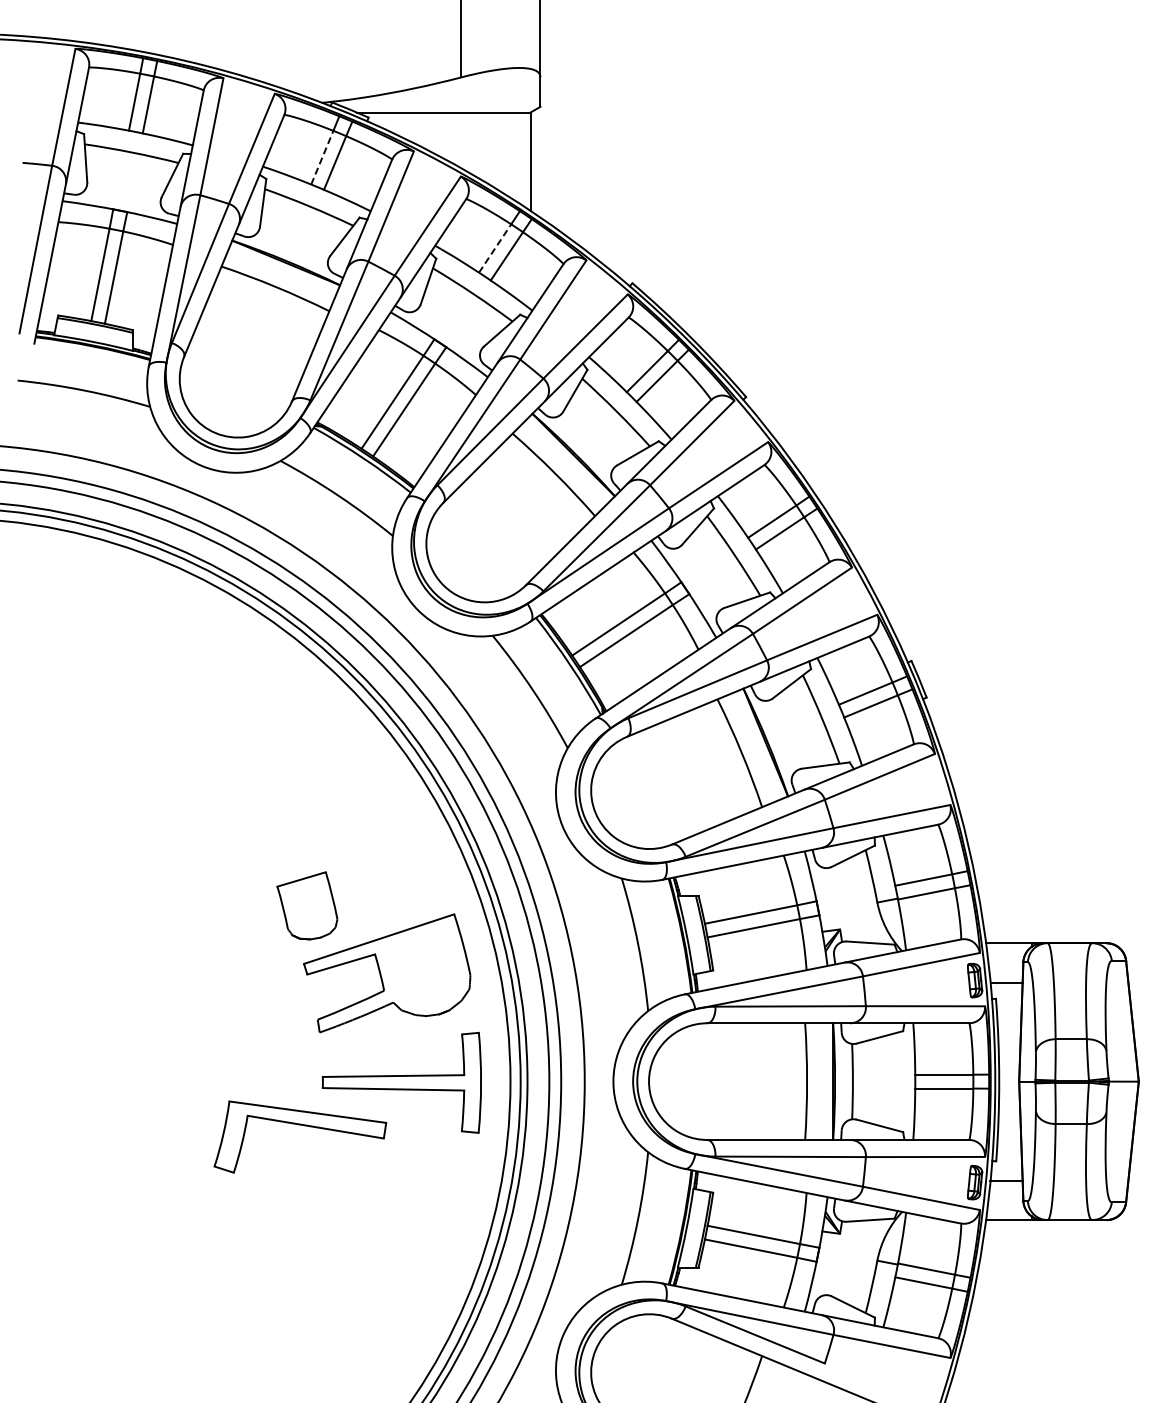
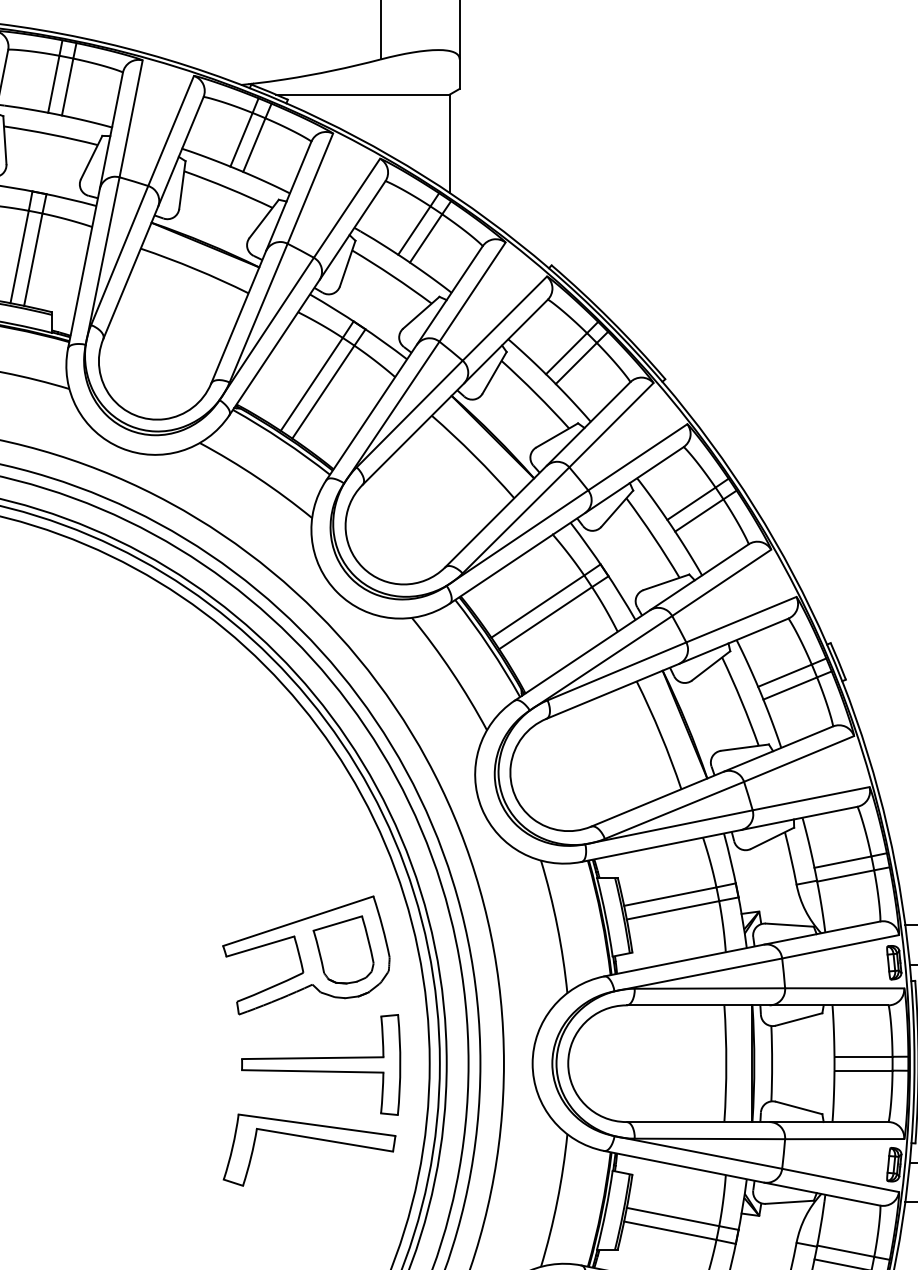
line: (322, 157) -> (241, 139), dashed -> solid
line: (495, 248) -> (414, 230), dashed -> solid
part: (307, 905) -> (343, 949), moved
part: (304, 1126) -> (313, 1139), moved

